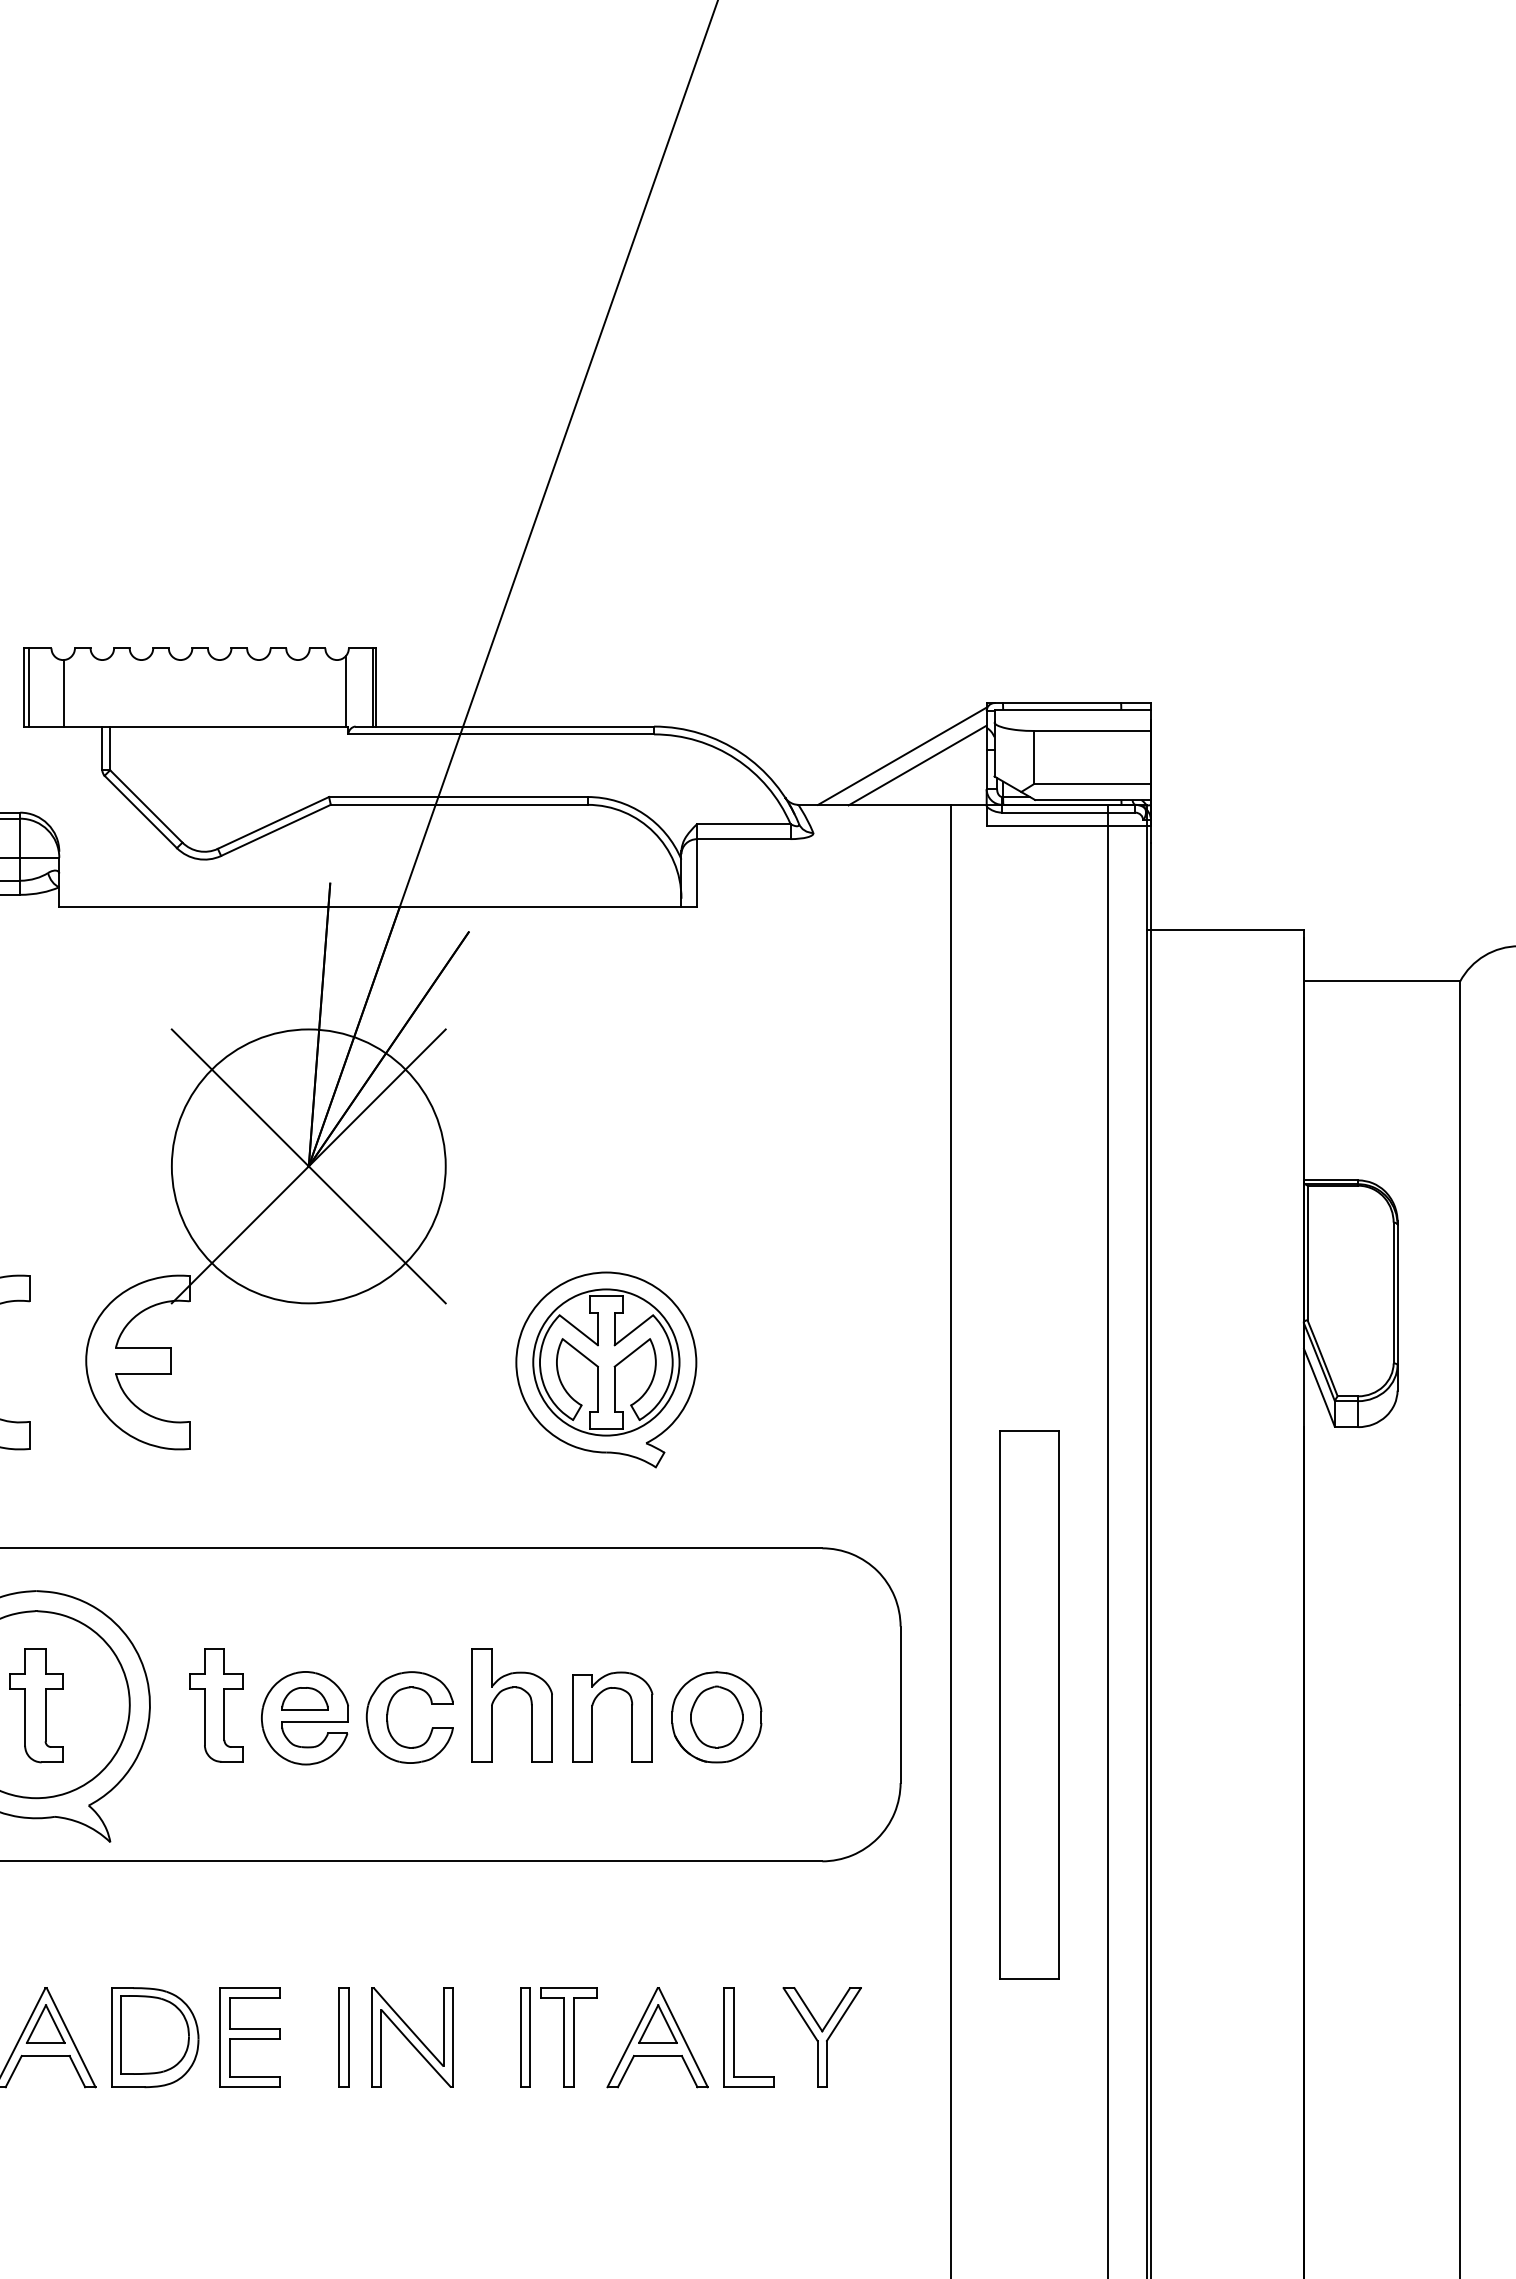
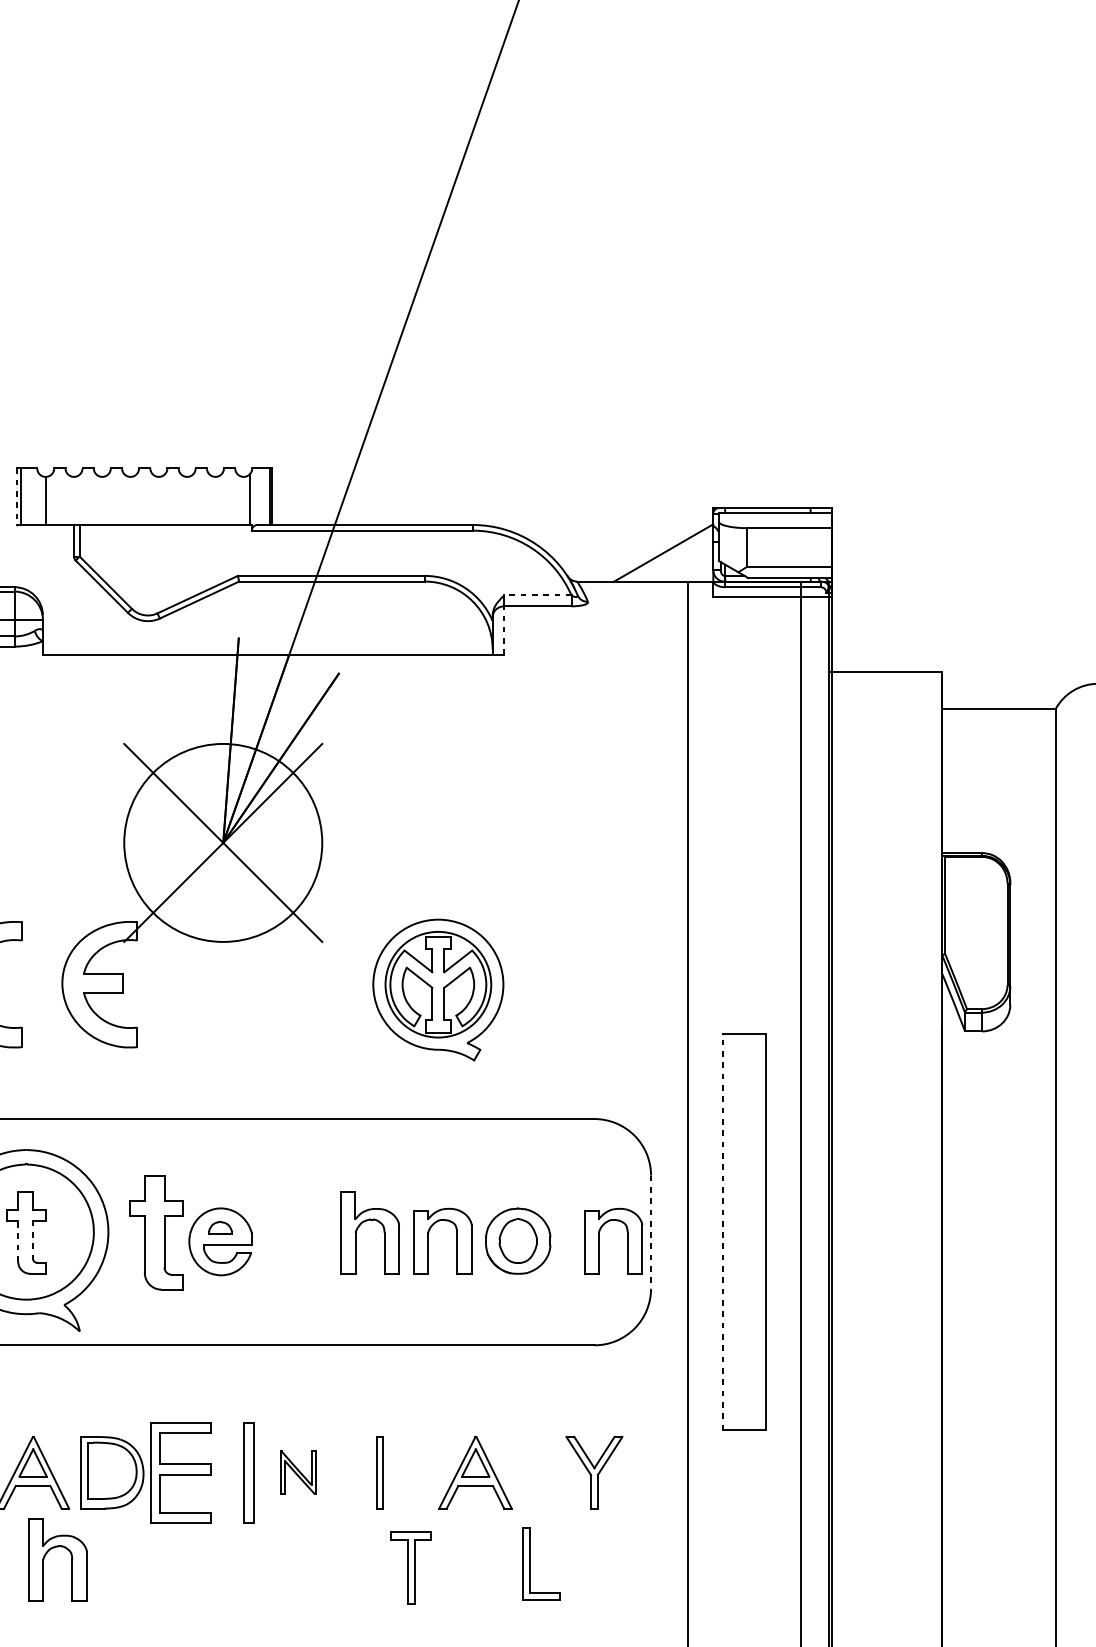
line: (24, 687) -> (17, 496), solid -> dashed
line: (902, 755) -> (652, 545), removed
line: (743, 824) -> (537, 595), solid -> dashed
line: (697, 872) -> (504, 630), solid -> dashed
part: (304, 1698) -> (220, 1227), size x0.7
line: (1000, 1704) -> (723, 1231), solid -> dashed
part: (216, 1705) -> (156, 1232), size x1.4
line: (900, 1705) -> (651, 1232), solid -> dashed
part: (388, 1714) -> (280, 1239), removed
line: (45, 1715) -> (32, 1239), solid -> dashed
line: (25, 1716) -> (18, 1240), solid -> dashed
part: (867, 1716) -> (627, 1240), added
part: (249, 2037) -> (180, 1472), size x1.4
part: (343, 2037) -> (248, 1472), size x1.4
part: (412, 2037) -> (298, 1472), size x0.6
part: (568, 2037) -> (411, 1568), moved
part: (734, 2037) -> (531, 1563), moved
part: (71, 2143) -> (51, 1549), added

